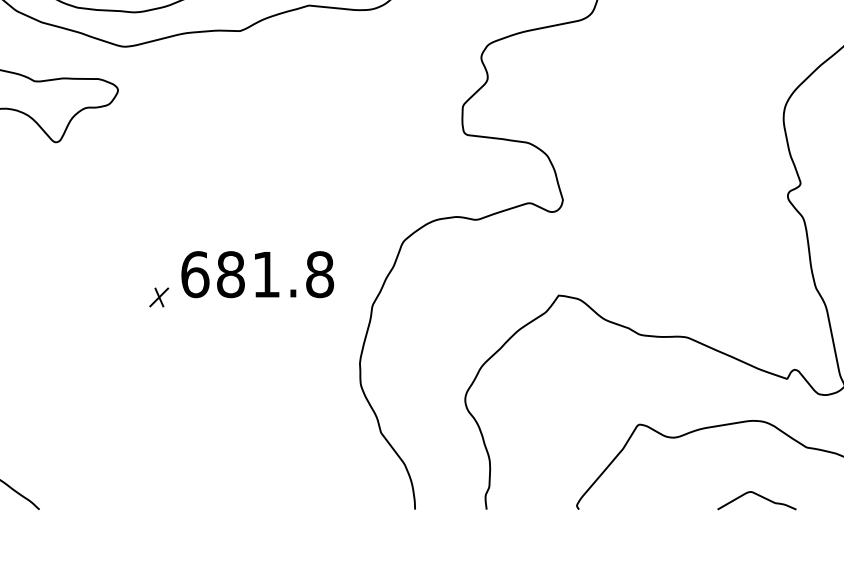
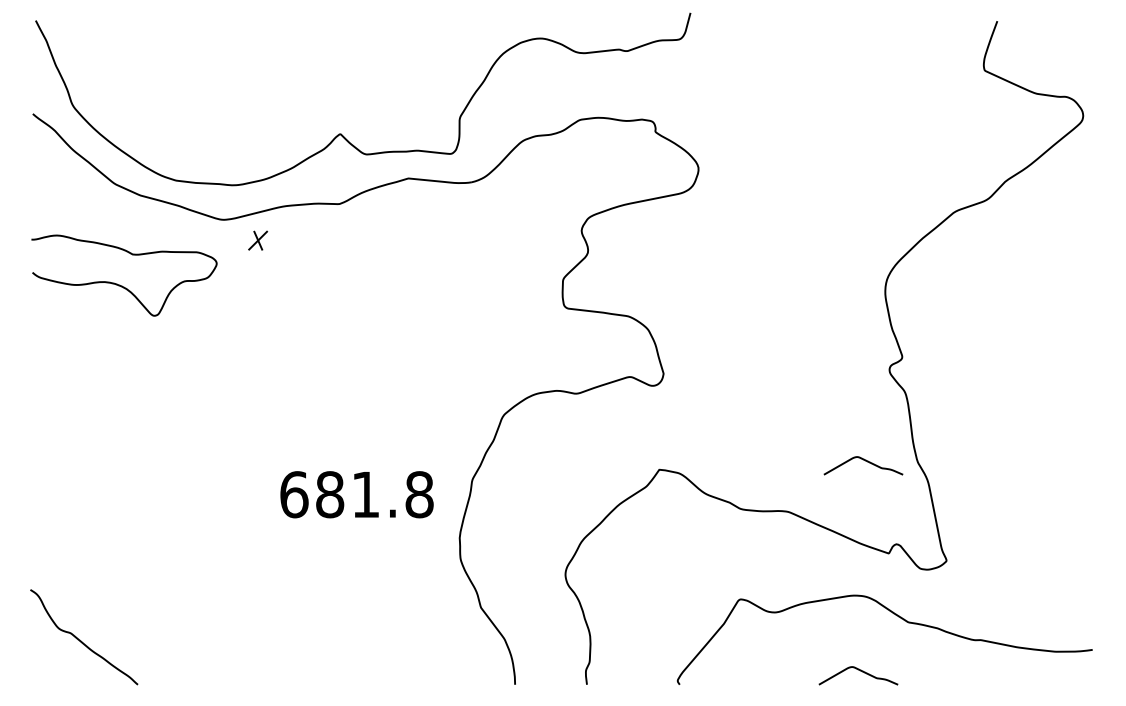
text: (257, 274) -> (356, 494), moved
curve: (763, 287) -> (865, 461), added
part: (159, 297) -> (258, 240), moved

